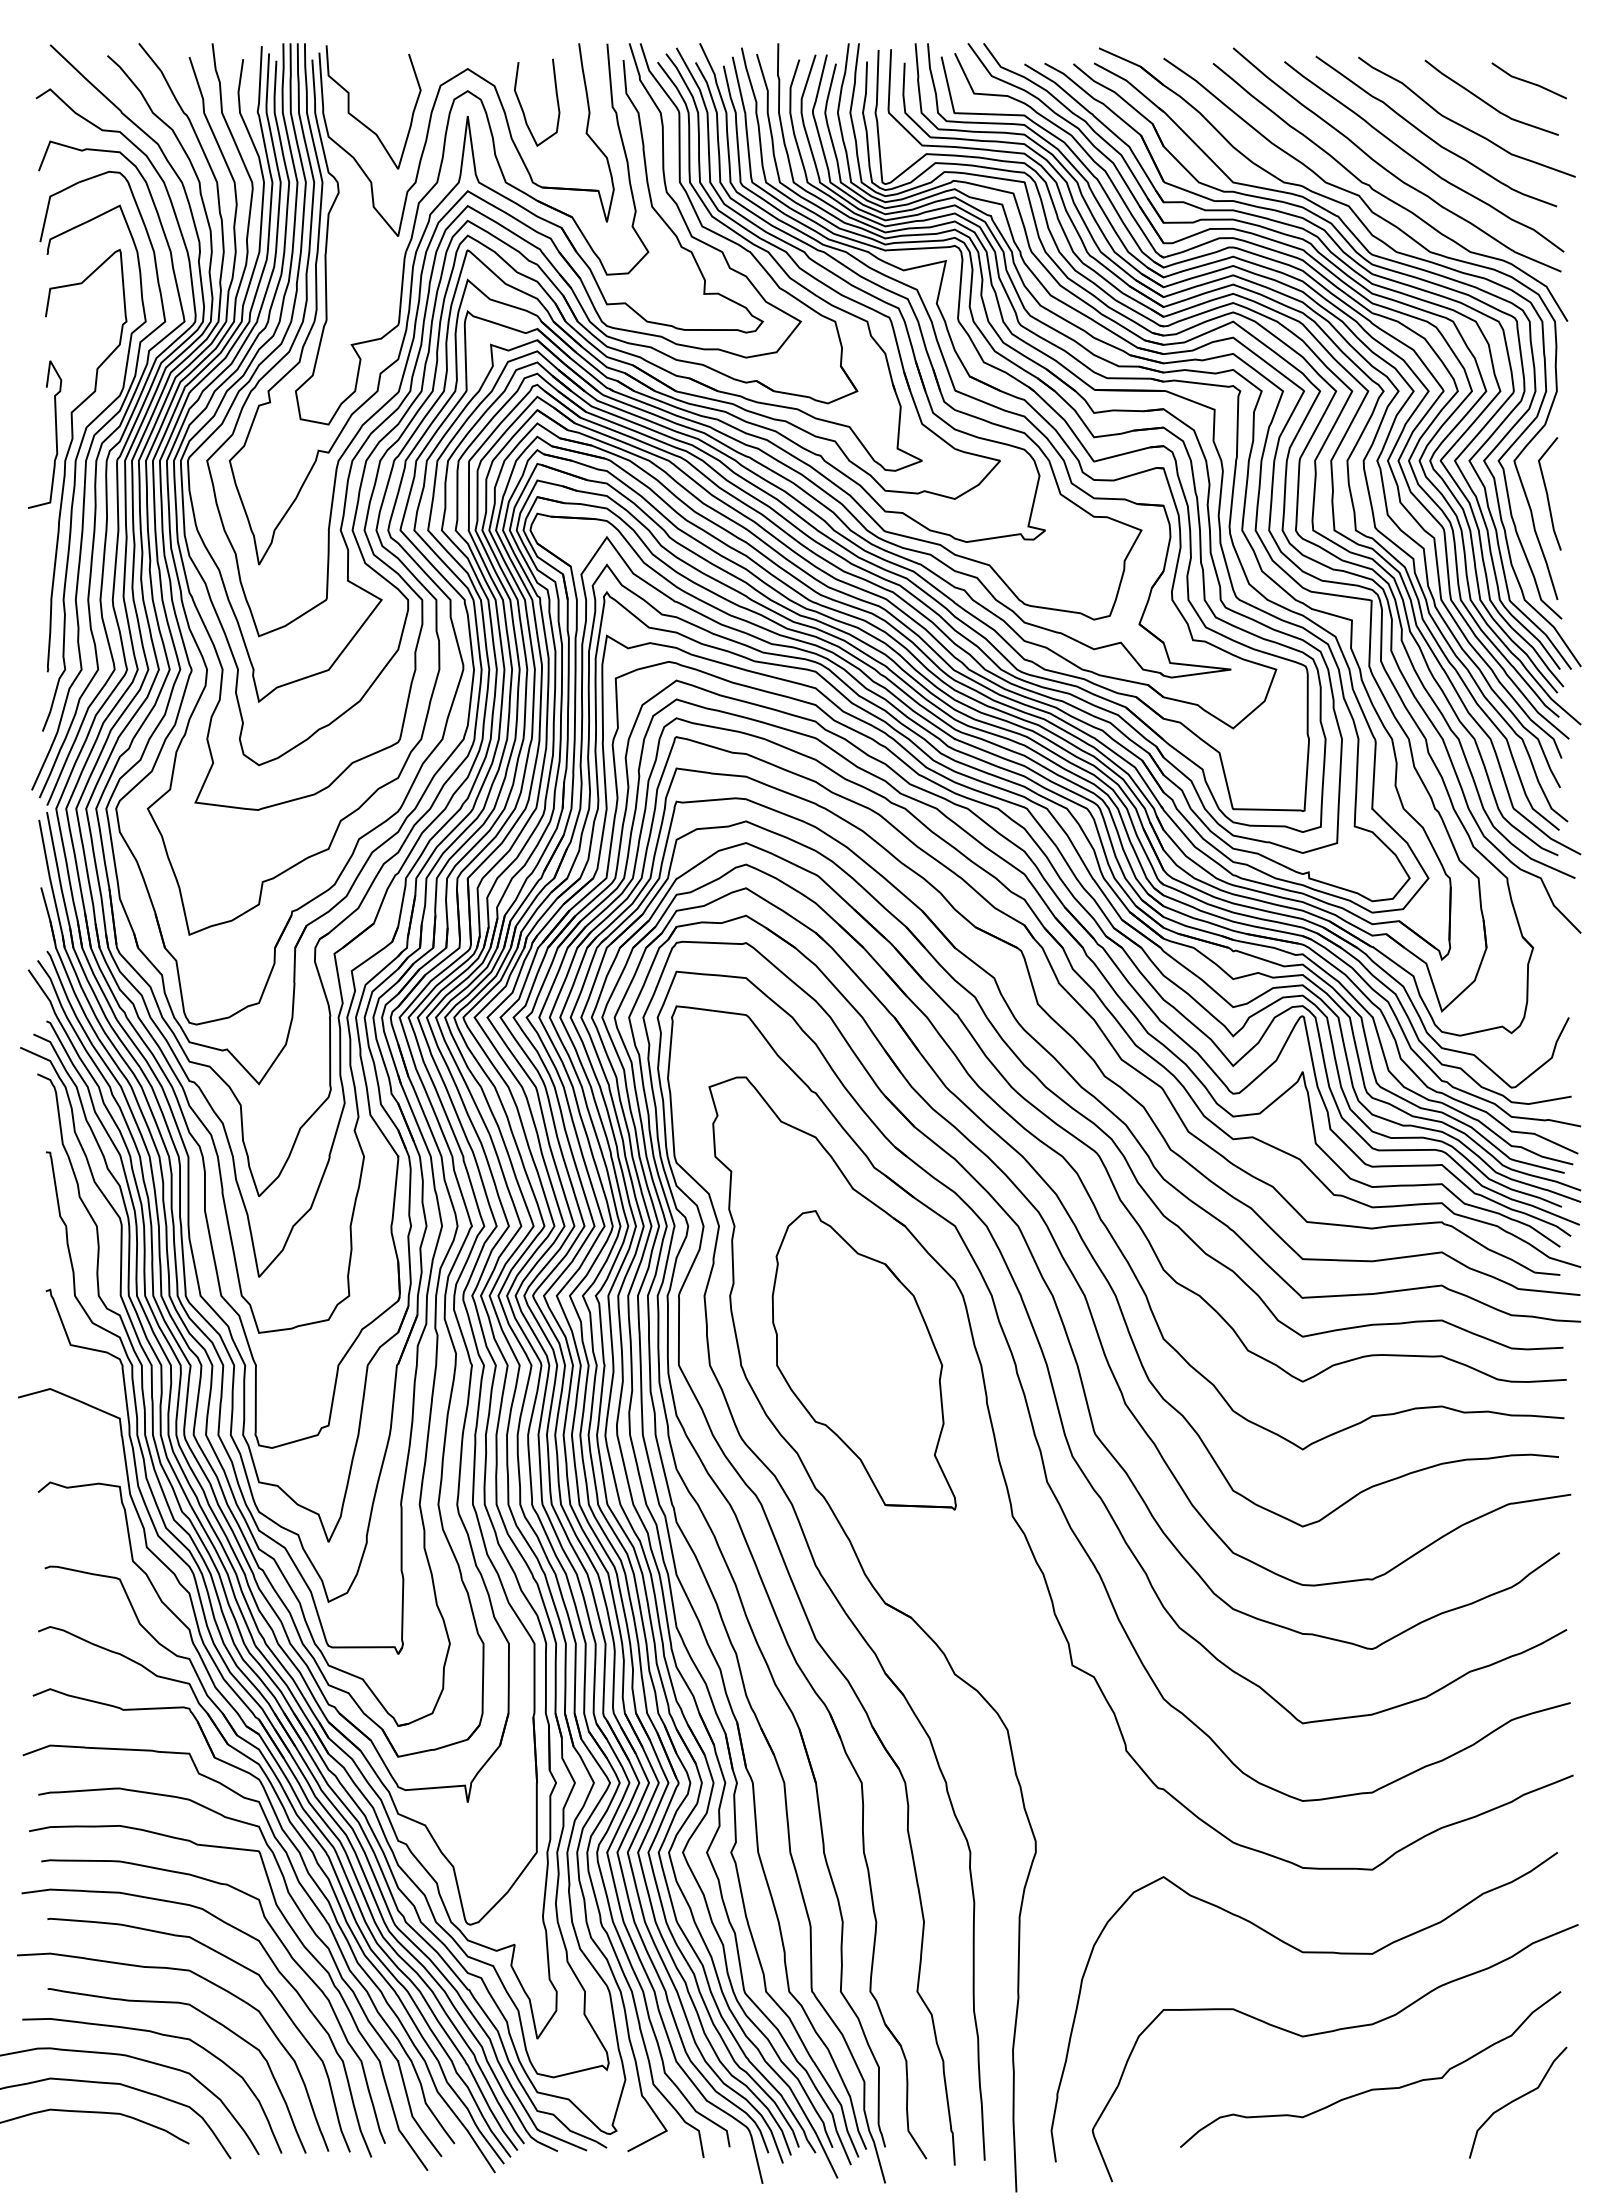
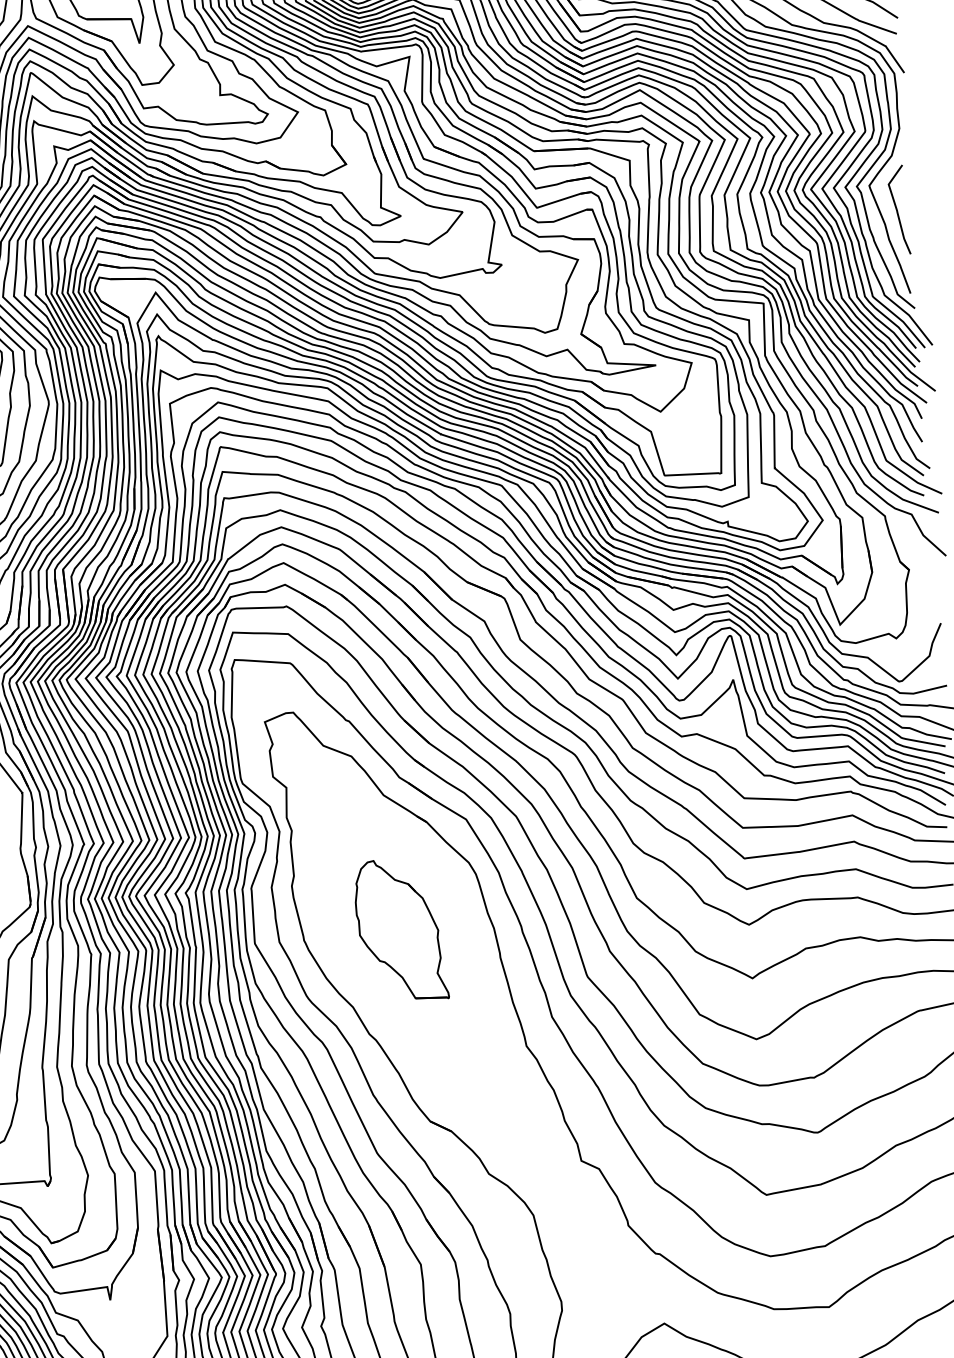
part: (863, 1360) -> (400, 930), size x0.6

